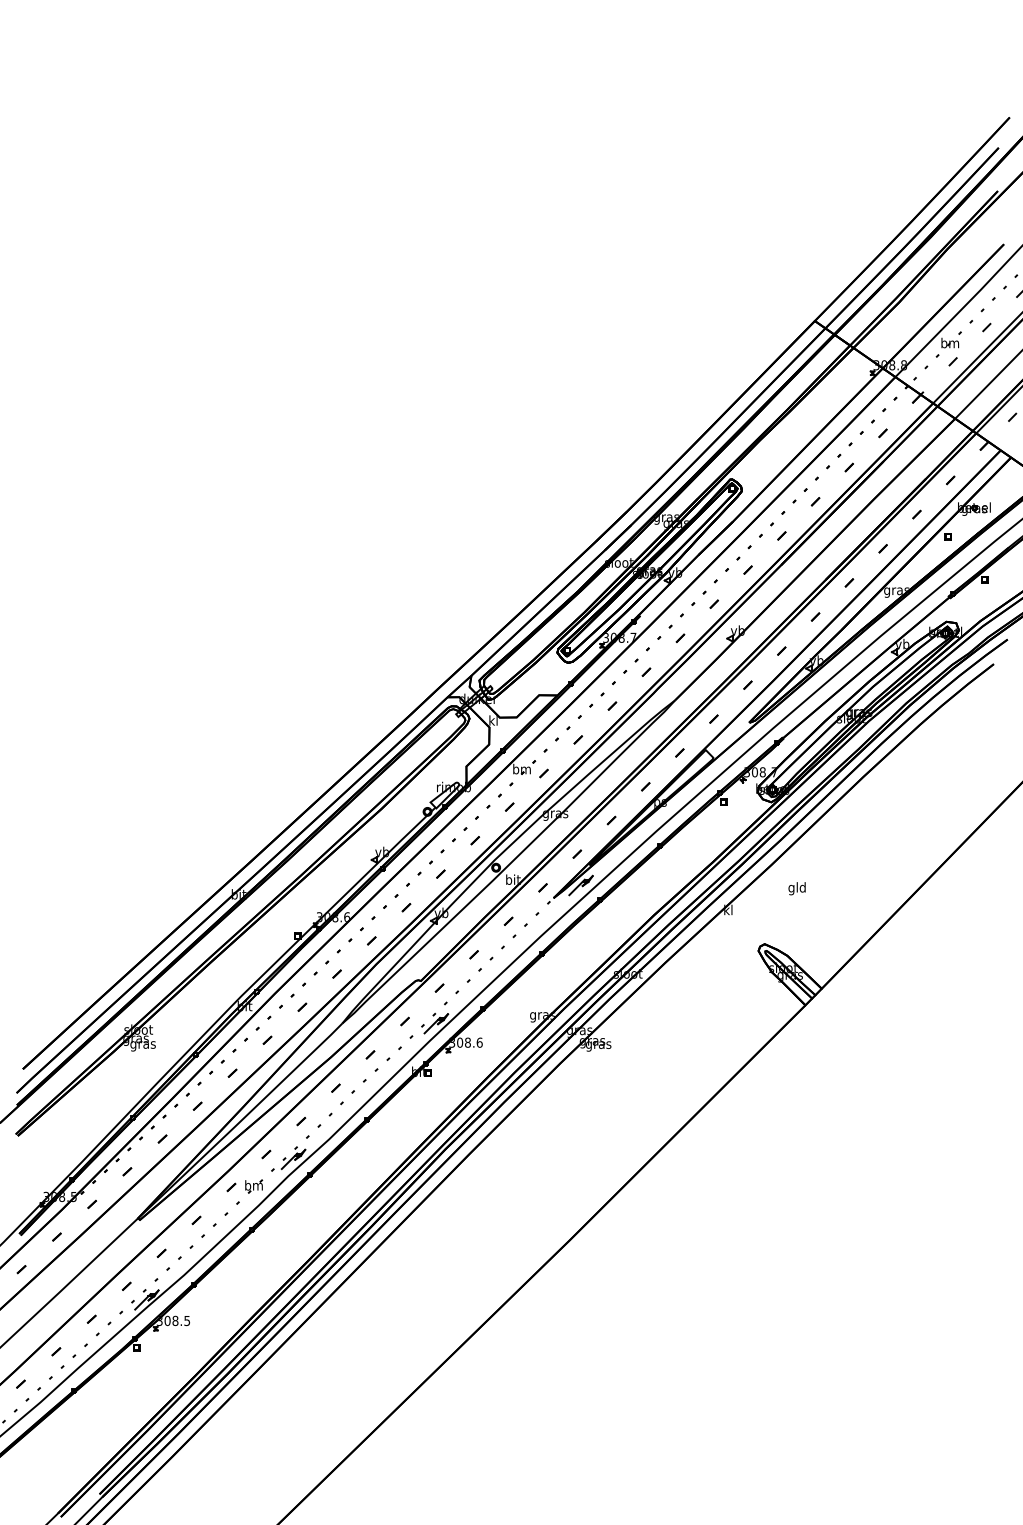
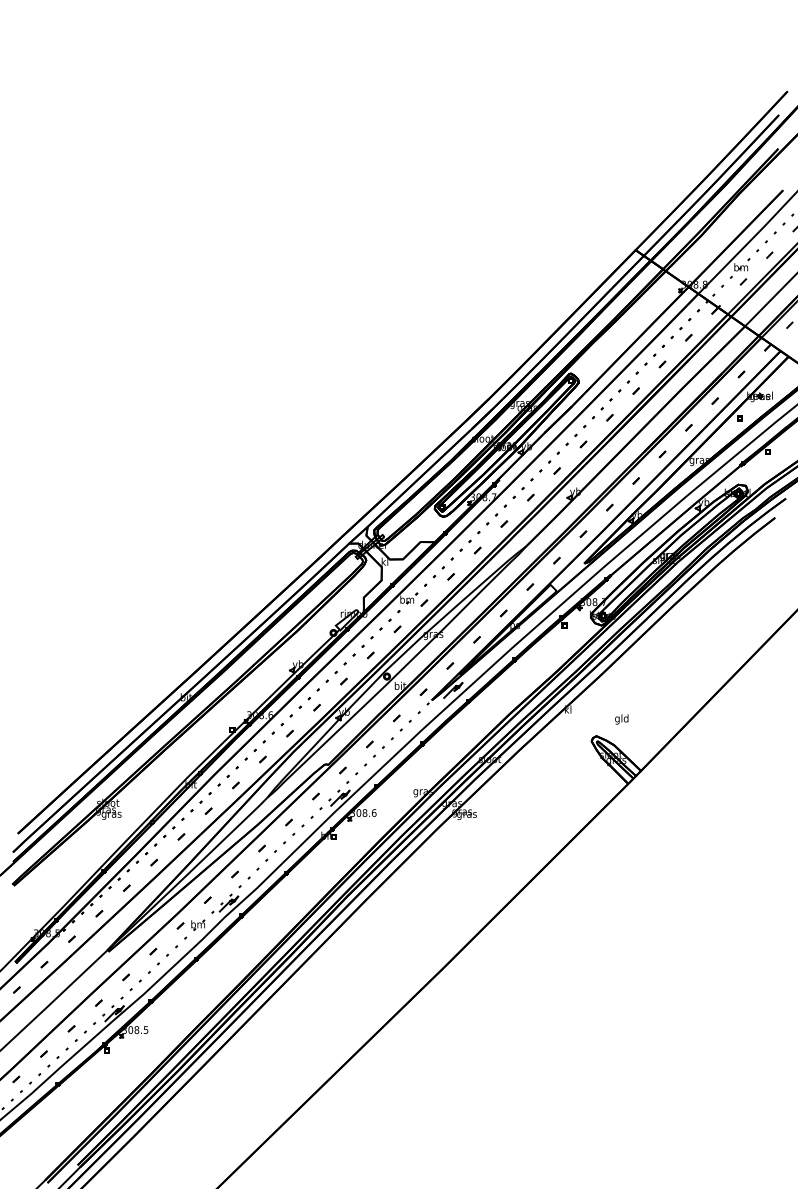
text: (796, 888) -> (621, 719), moved

